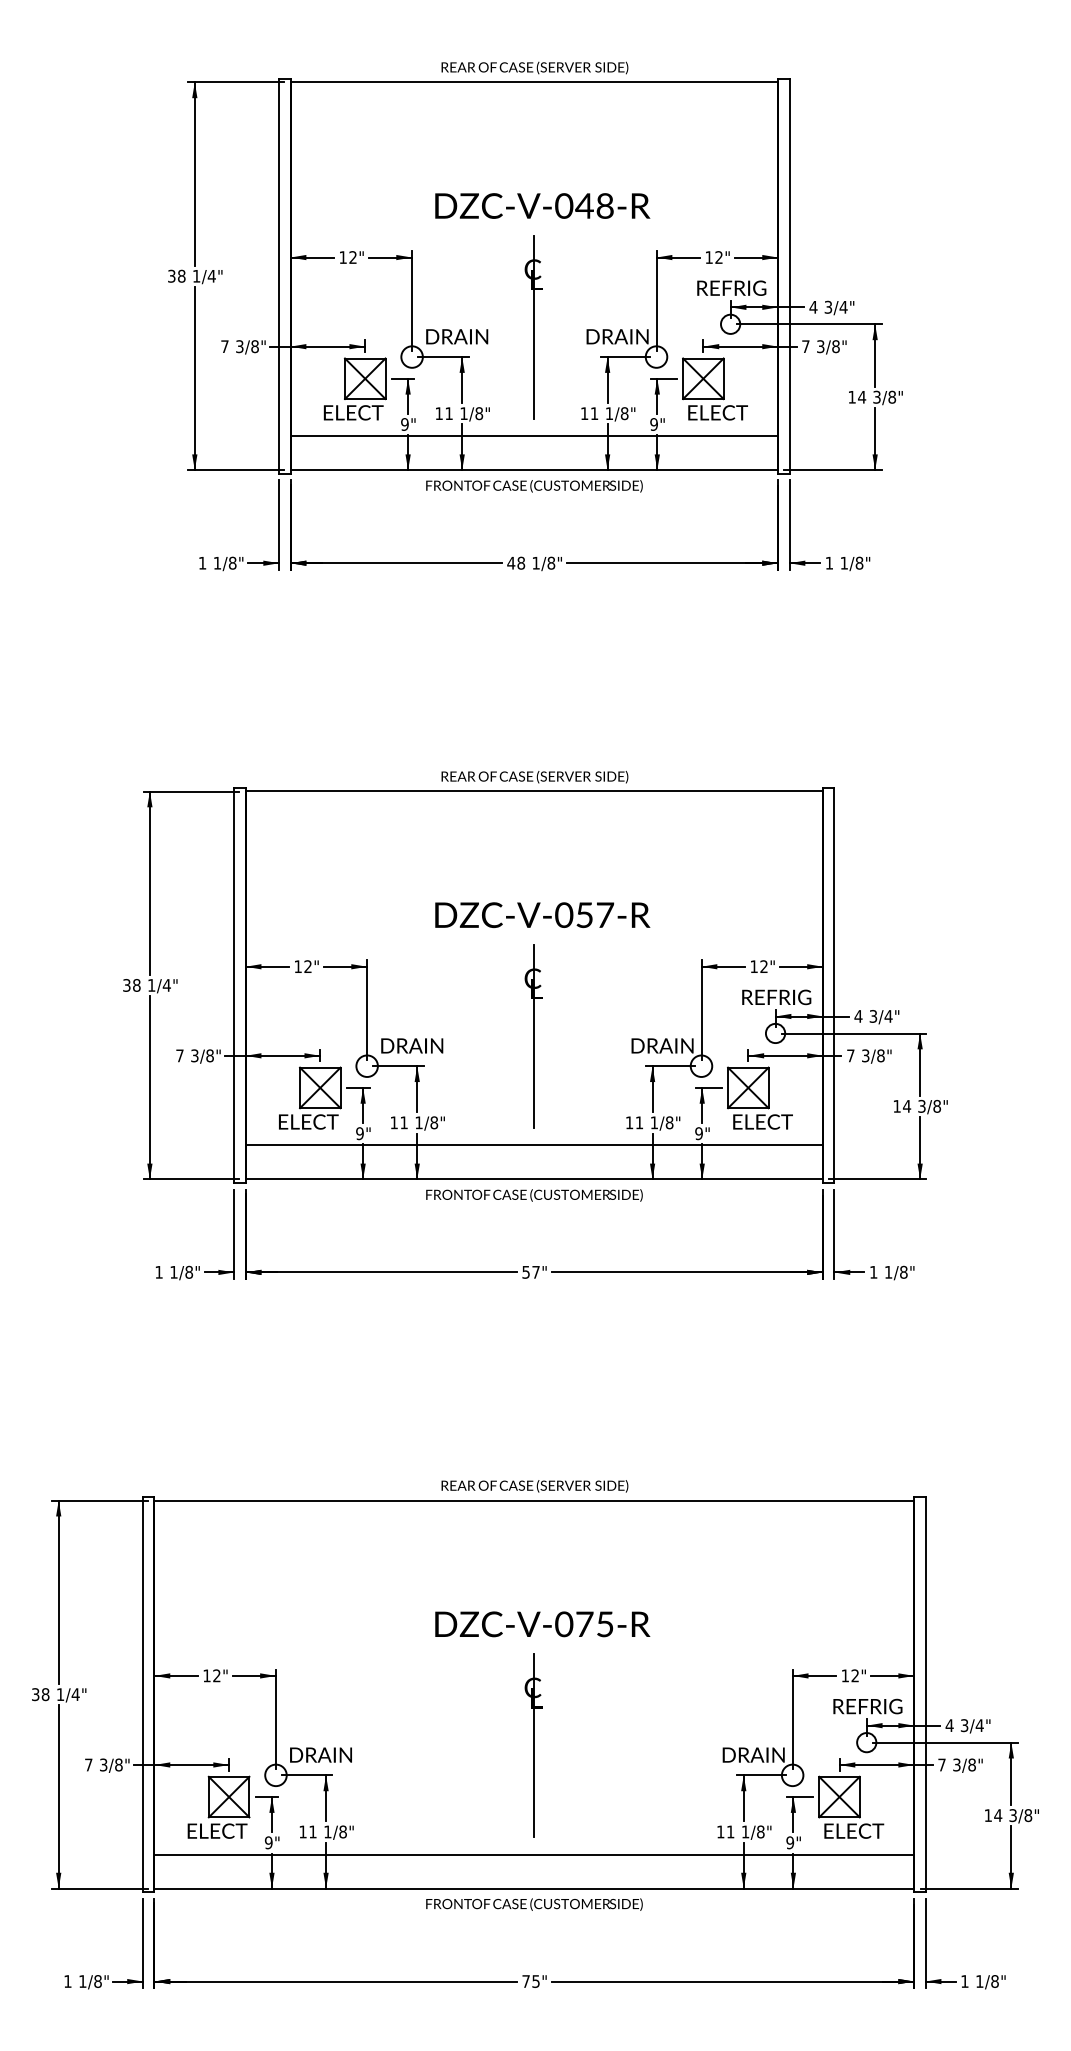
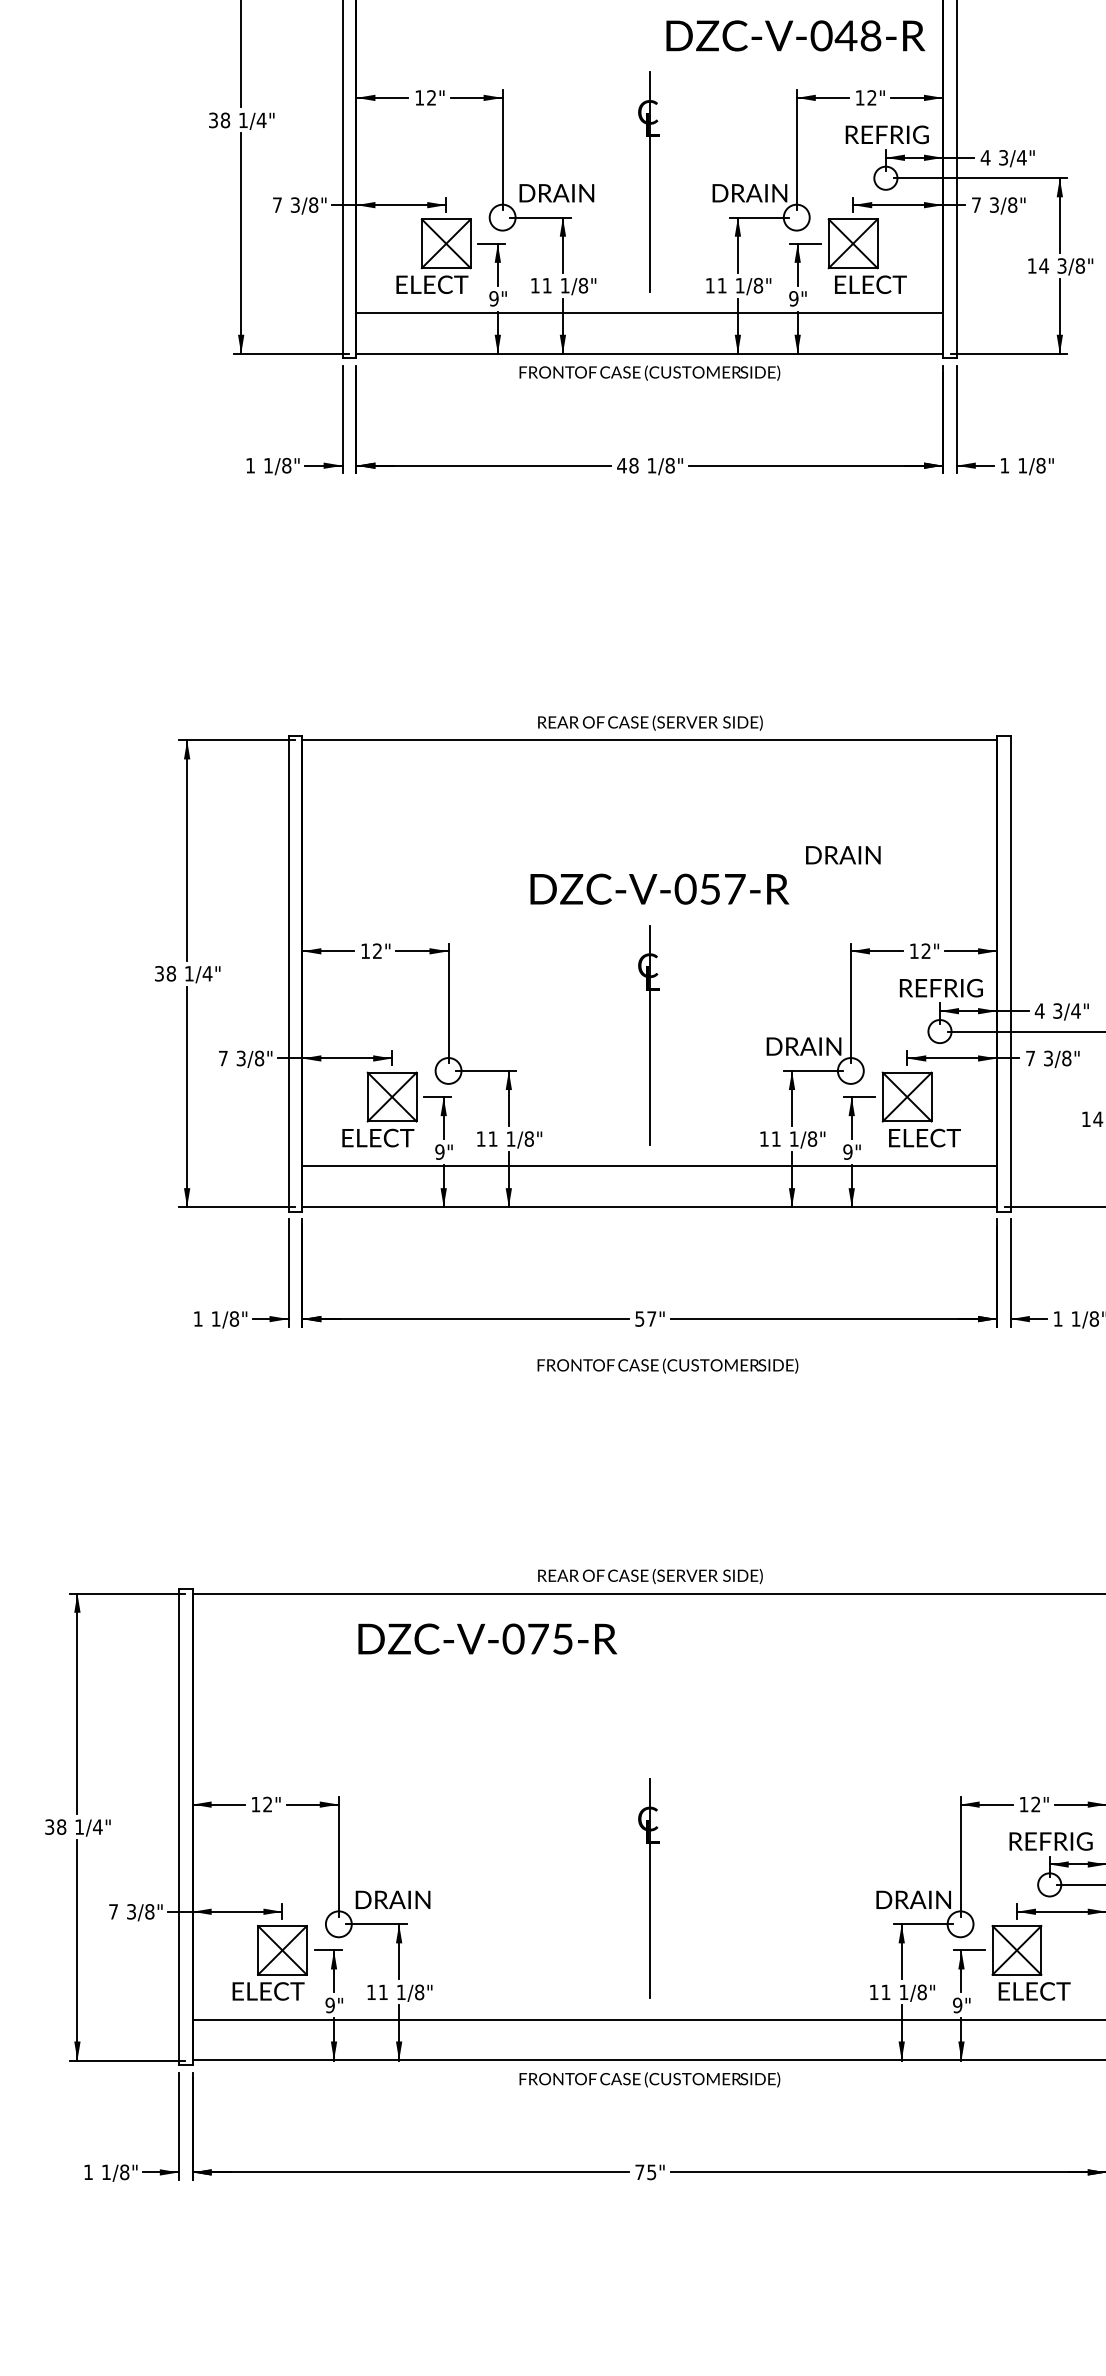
text: (542, 205) -> (795, 35), moved
text: (412, 1045) -> (843, 854), moved
text: (534, 1195) -> (667, 1366), moved
text: (542, 1624) -> (487, 1639), moved

